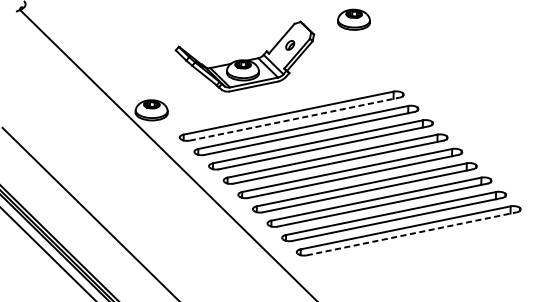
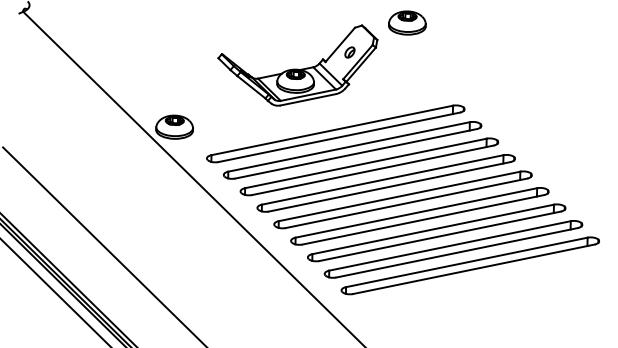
part: (244, 56) -> (297, 65), moved
line: (295, 119) -> (339, 137), dashed -> solid
line: (412, 234) -> (474, 269), dashed -> solid

